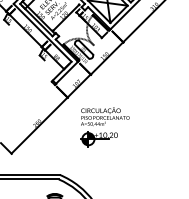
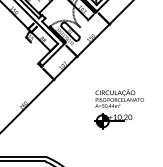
part: (104, 127) -> (118, 109), moved

